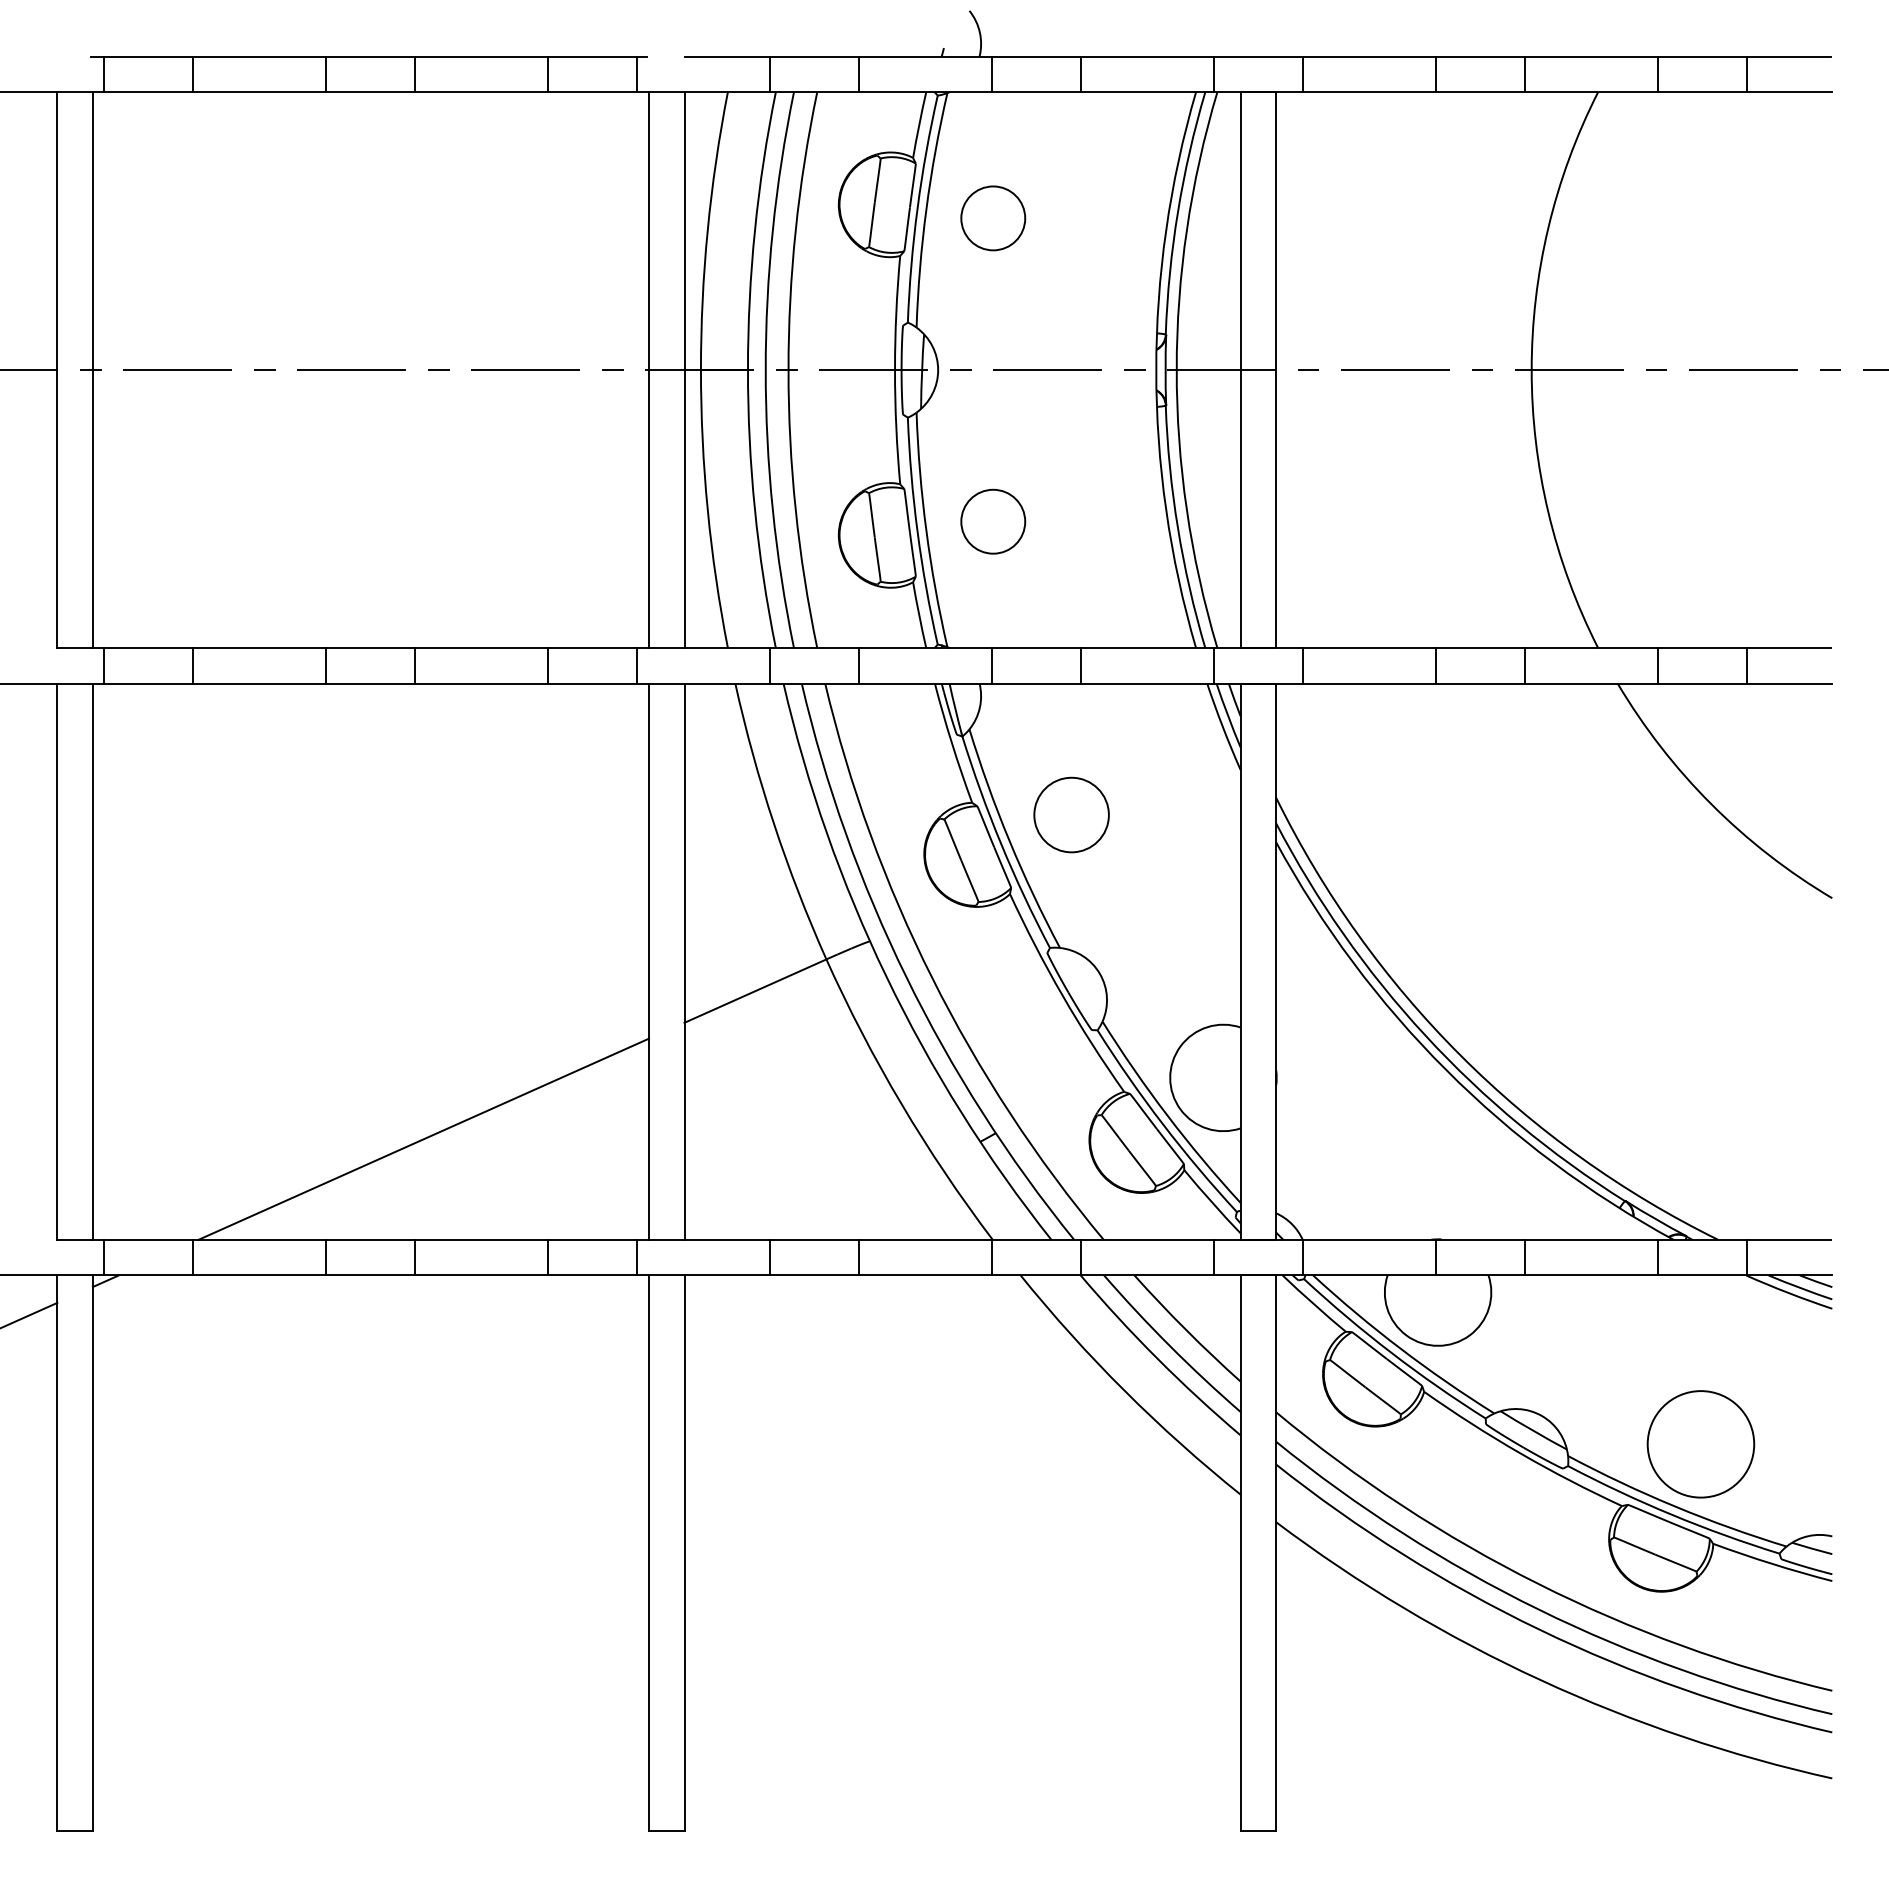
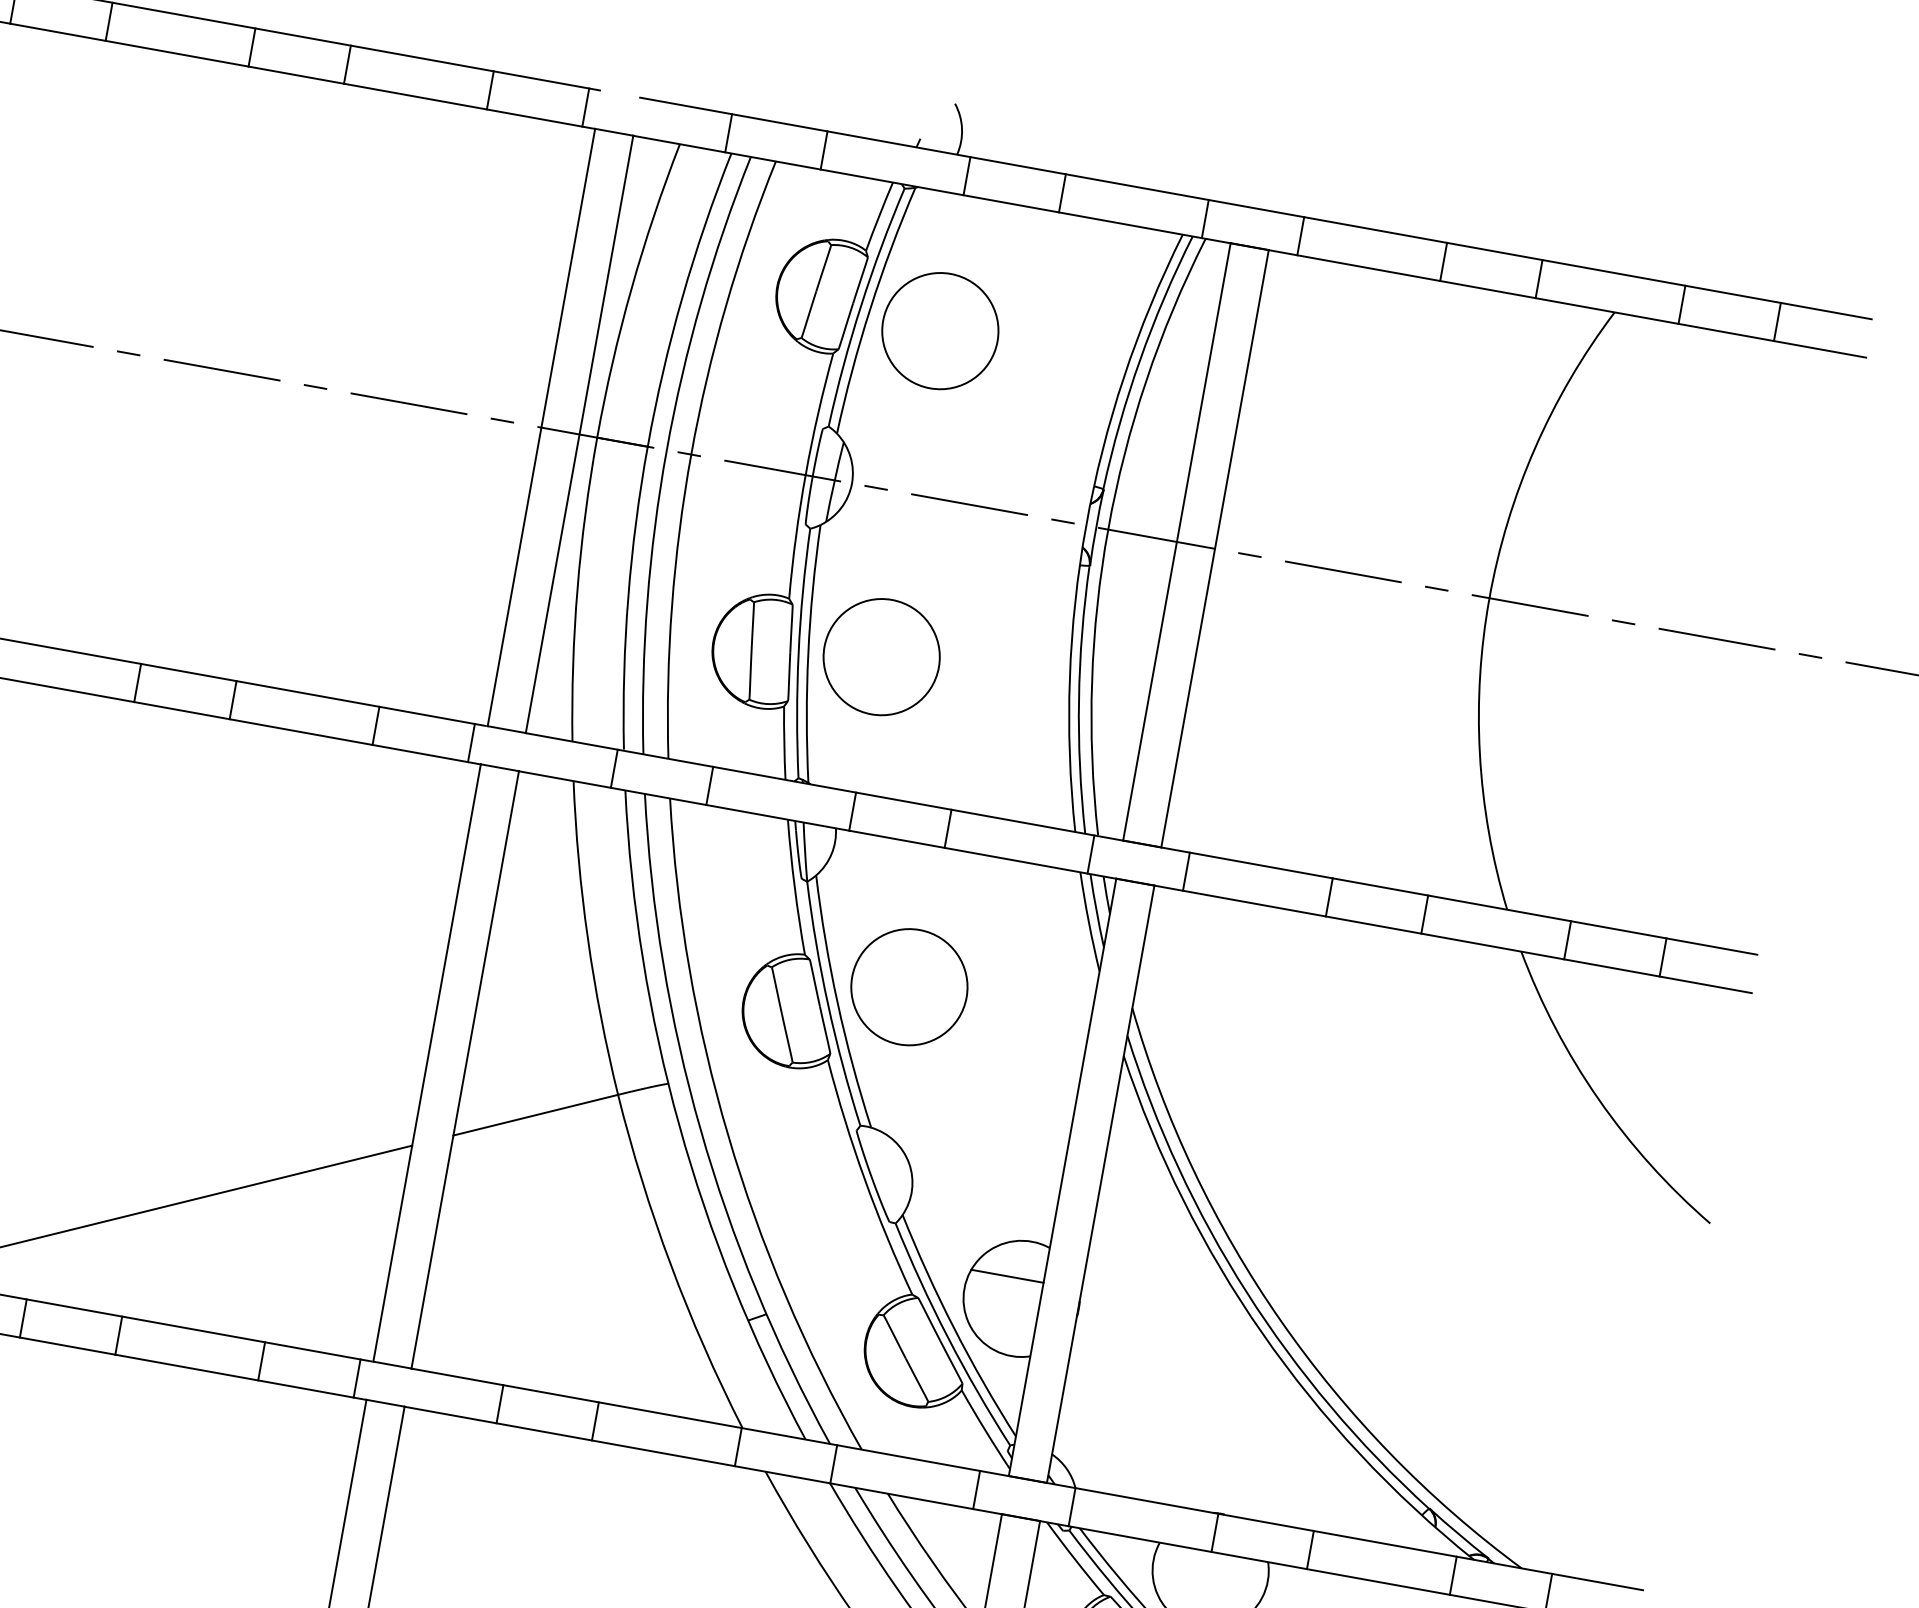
circle: (993, 218) -> (940, 331), size x1.67
circle: (993, 521) -> (882, 656), size x1.67
circle: (1071, 814) -> (909, 986), size x1.43
line: (1206, 1059) -> (1006, 1275), added

